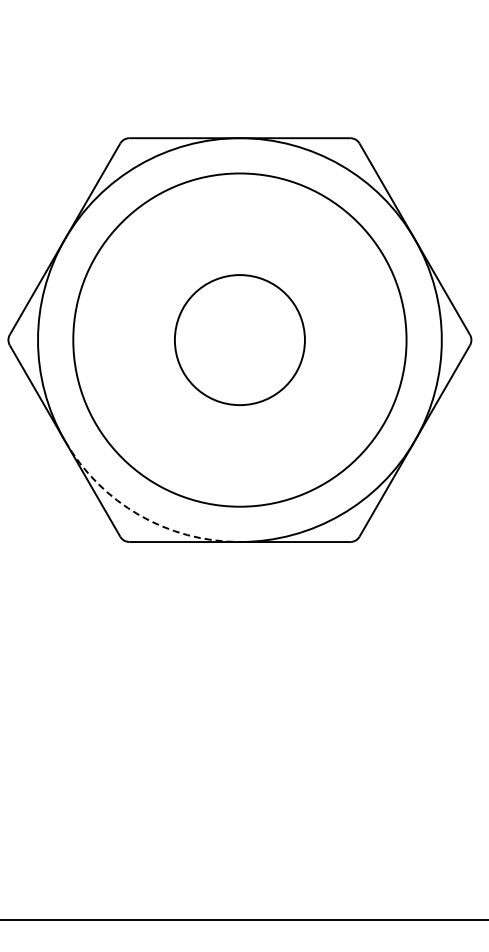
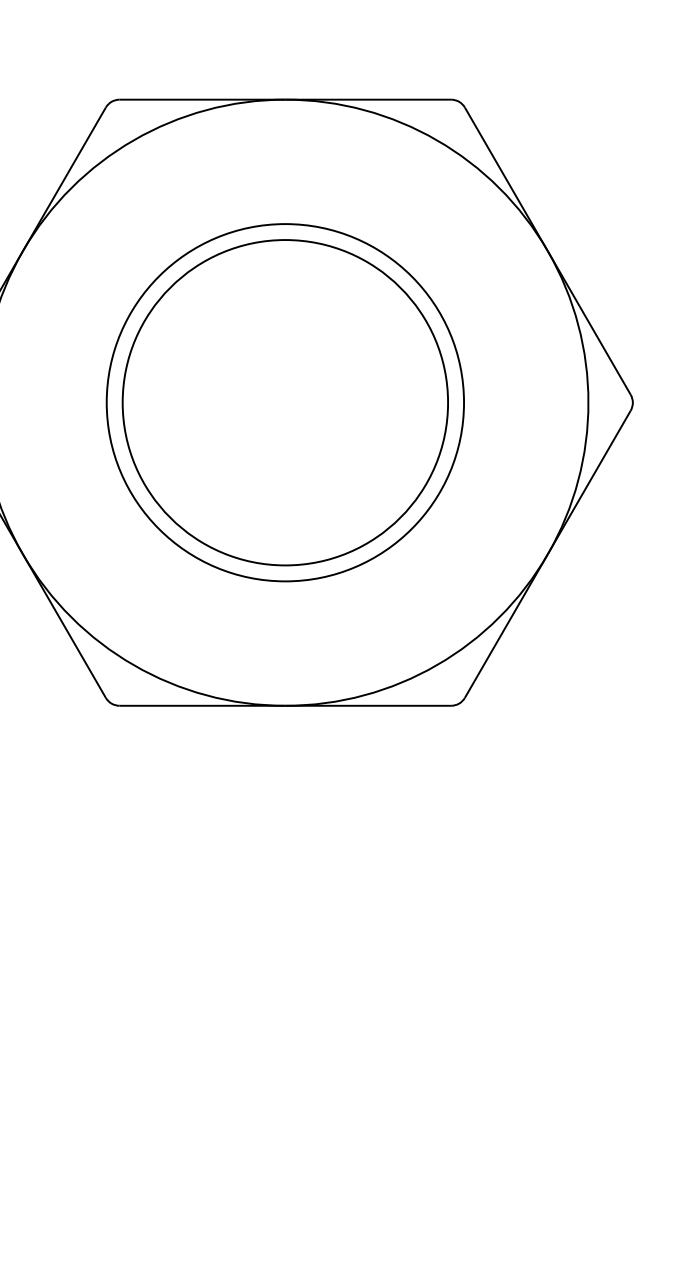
circle: (239, 339) -> (284, 401), size x1.67
circle: (239, 340) -> (284, 403), size x0.71
arc: (138, 514) -> (133, 664), dashed -> solid

